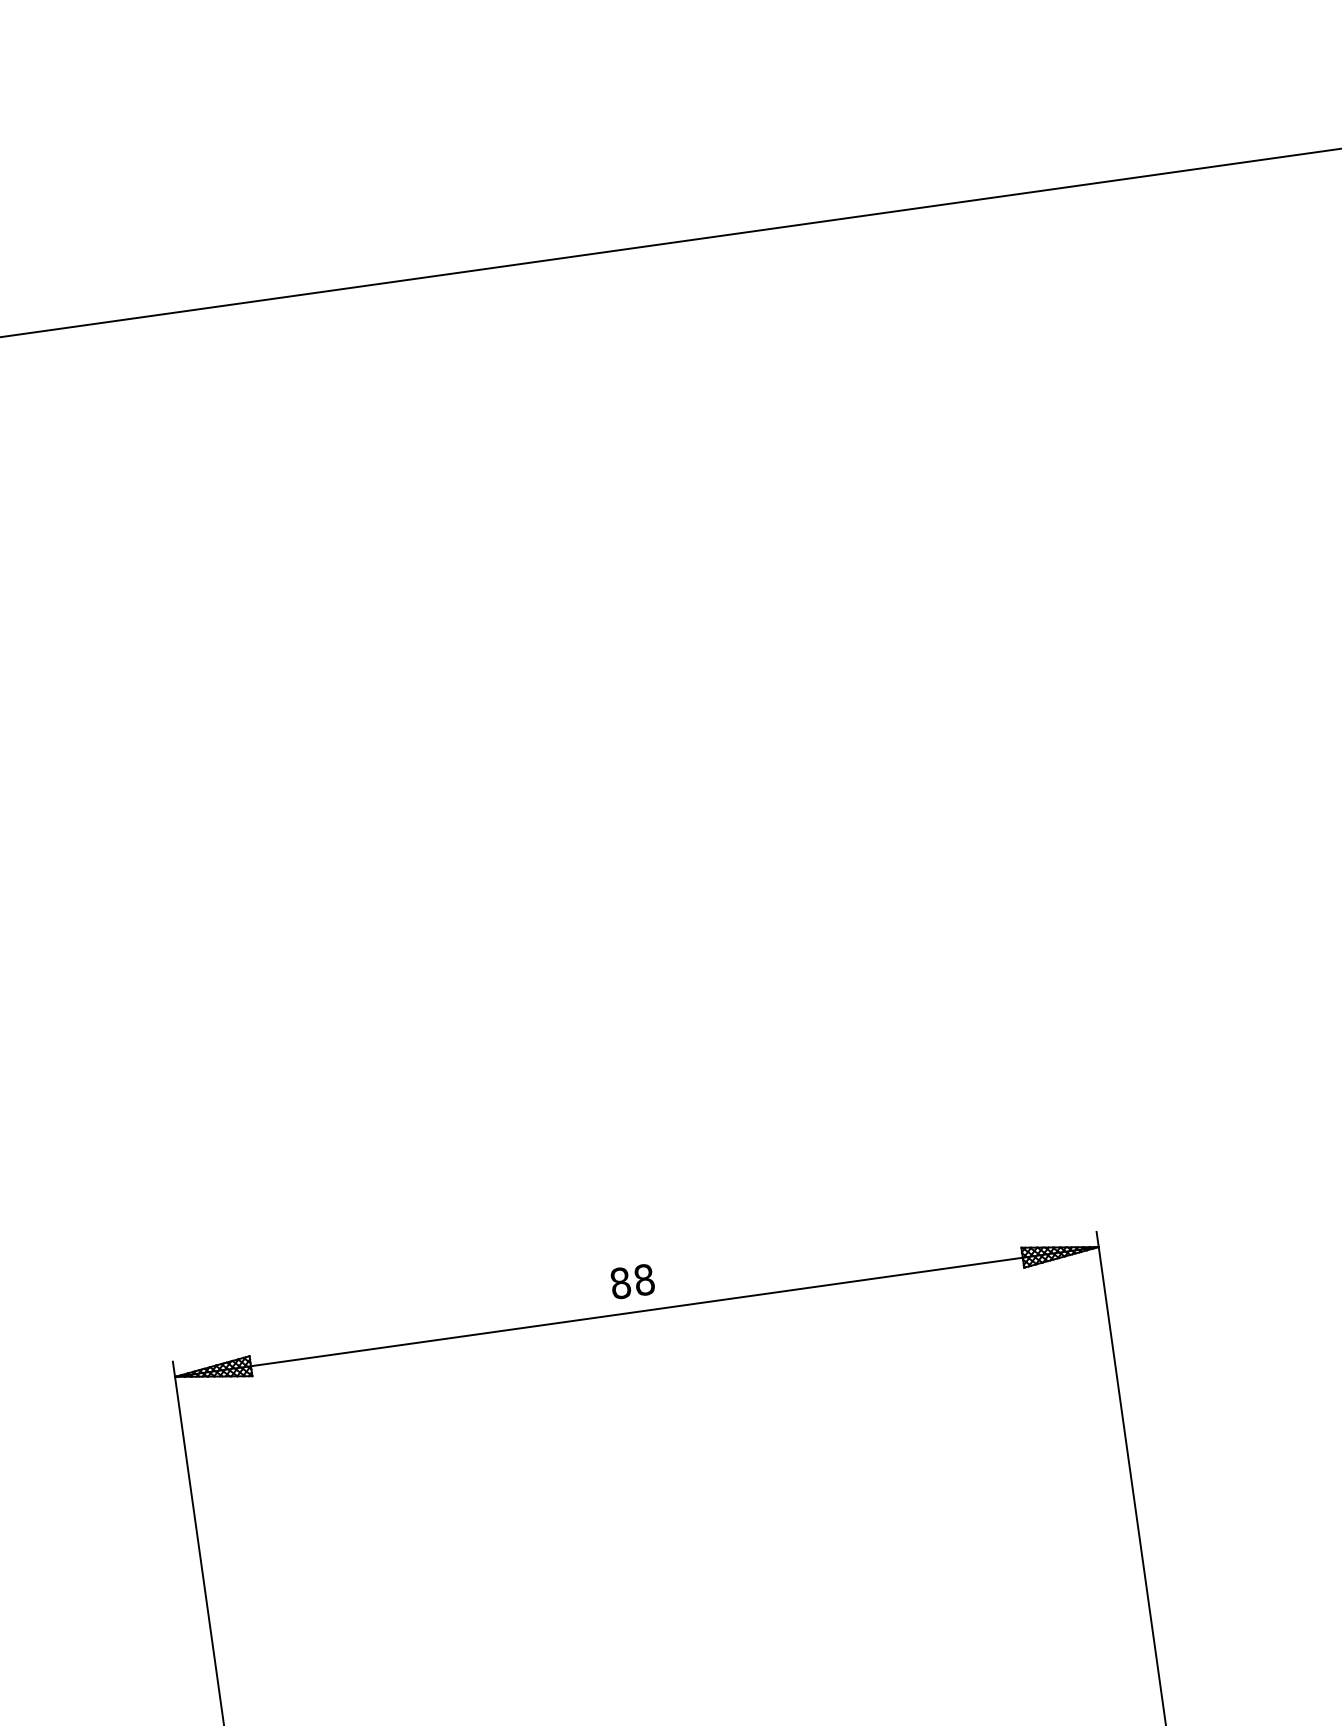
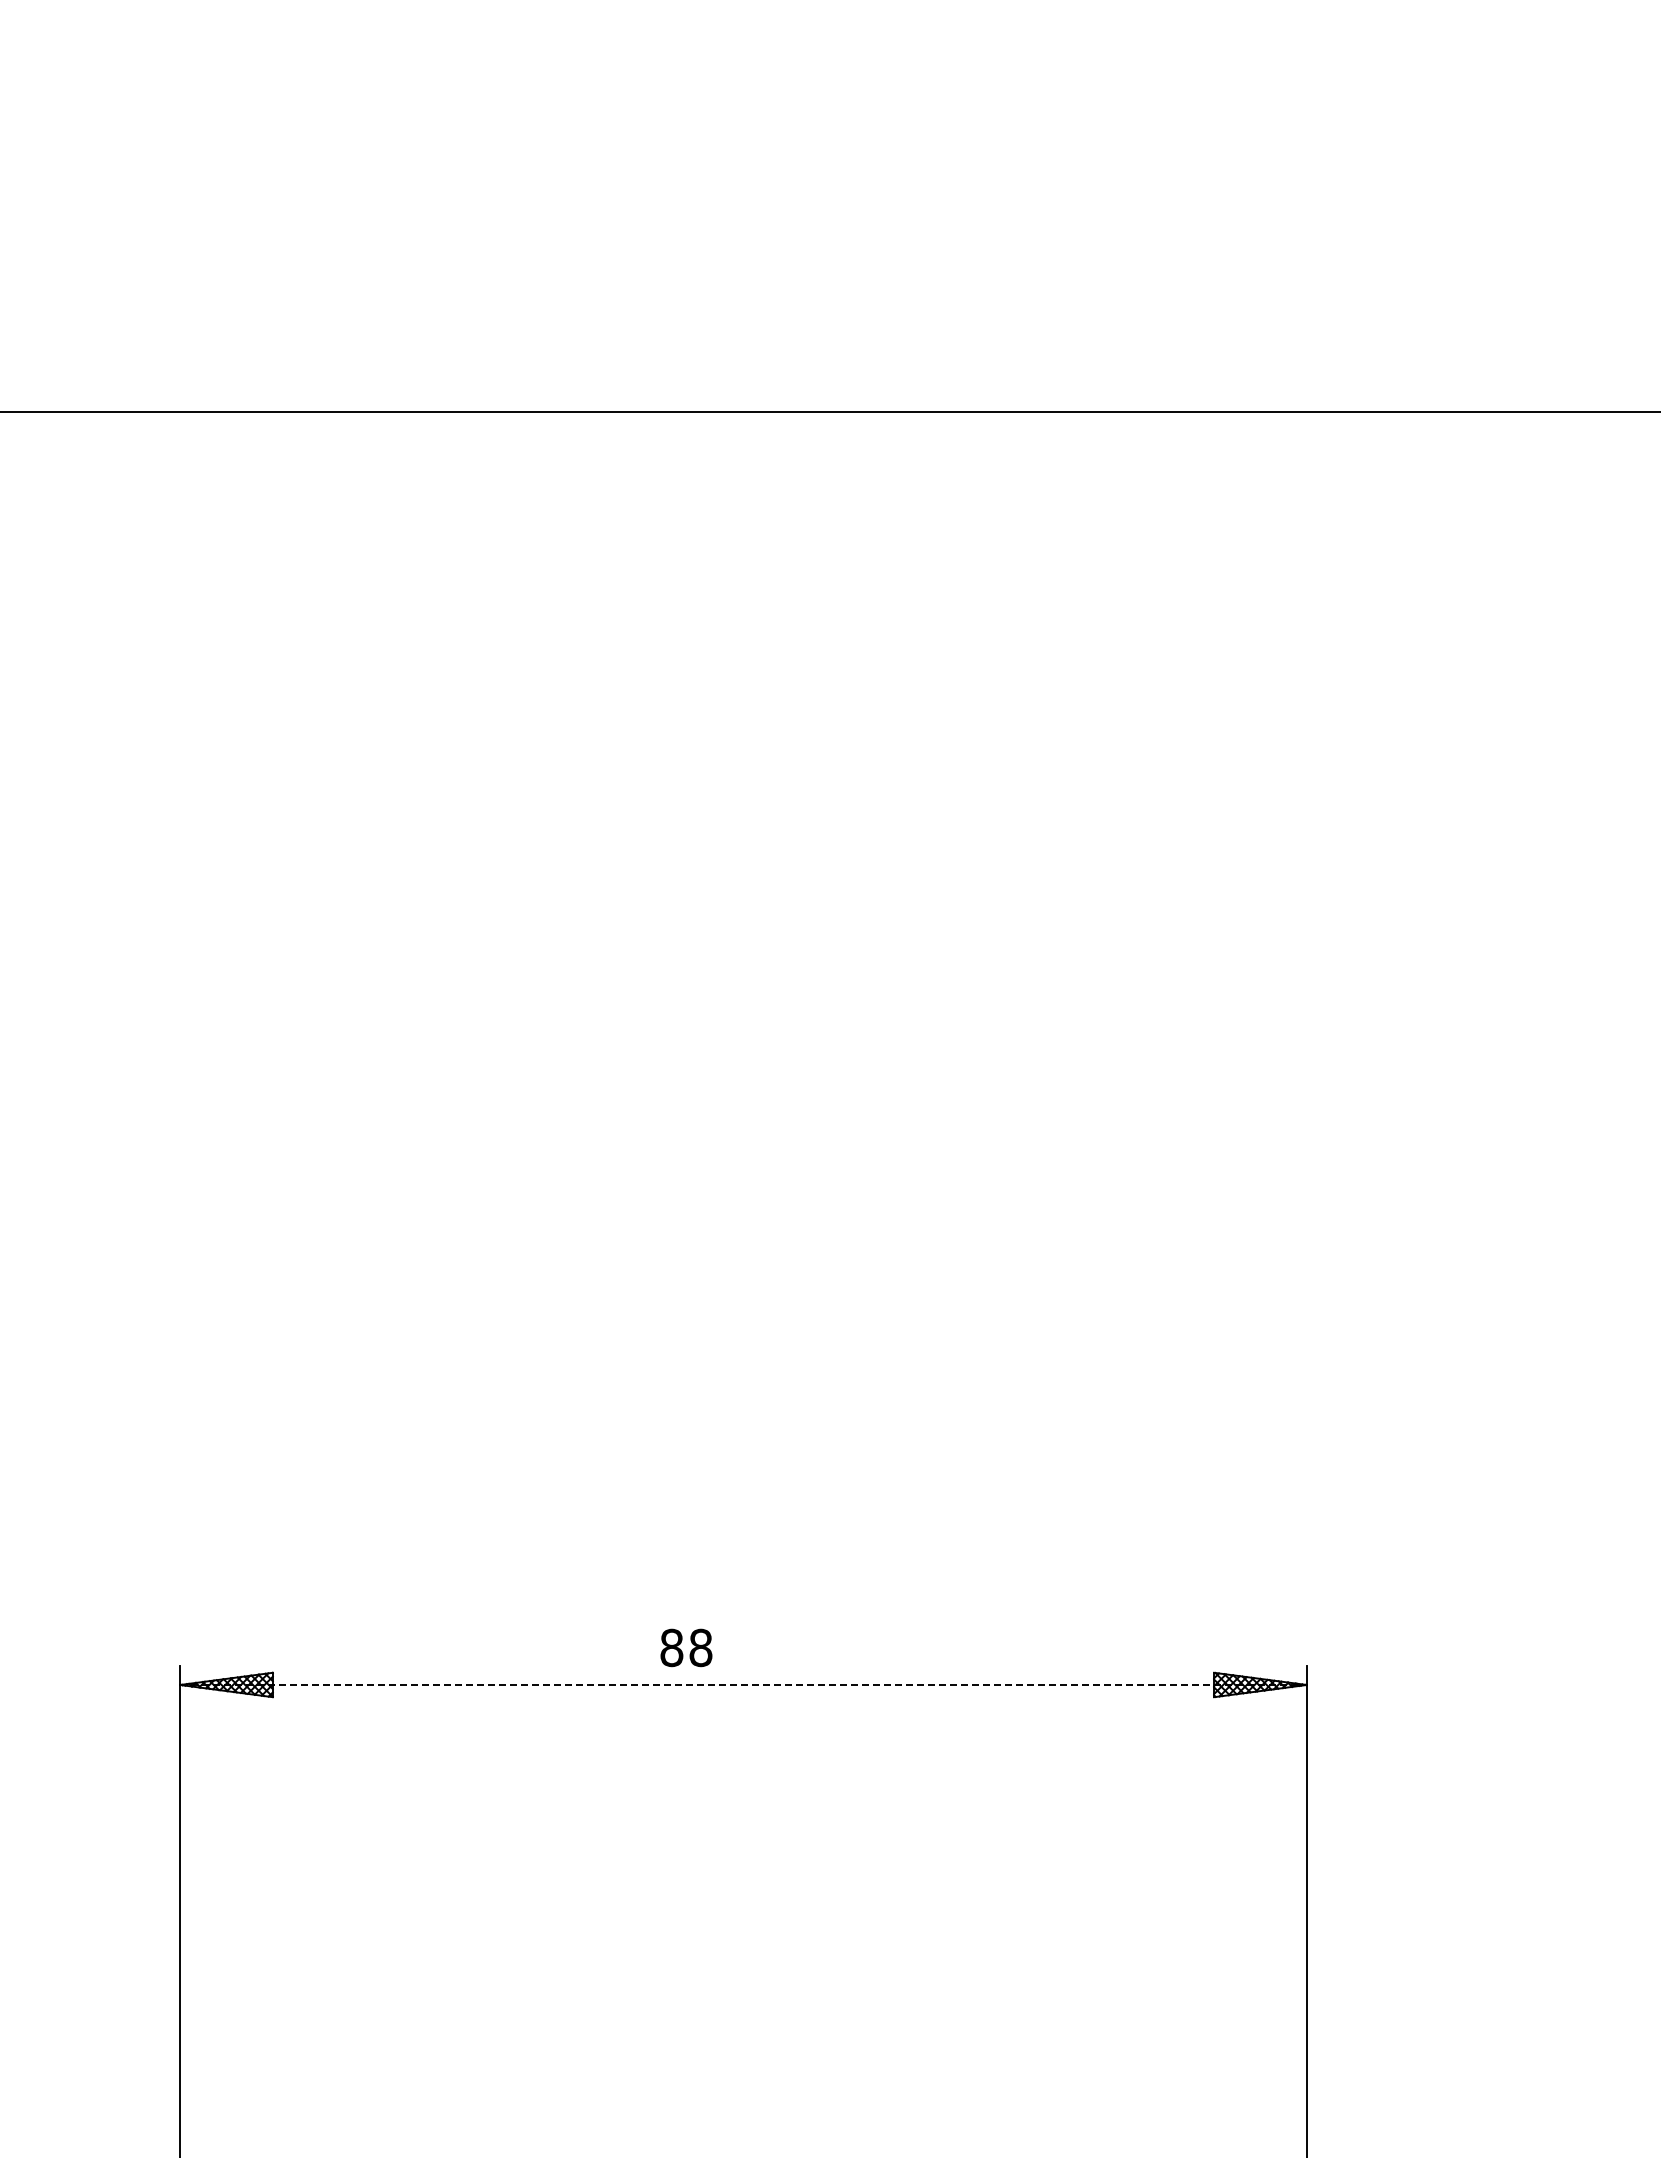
text: (632, 1281) -> (686, 1647), moved
line: (637, 1311) -> (744, 1684), solid -> dashed

